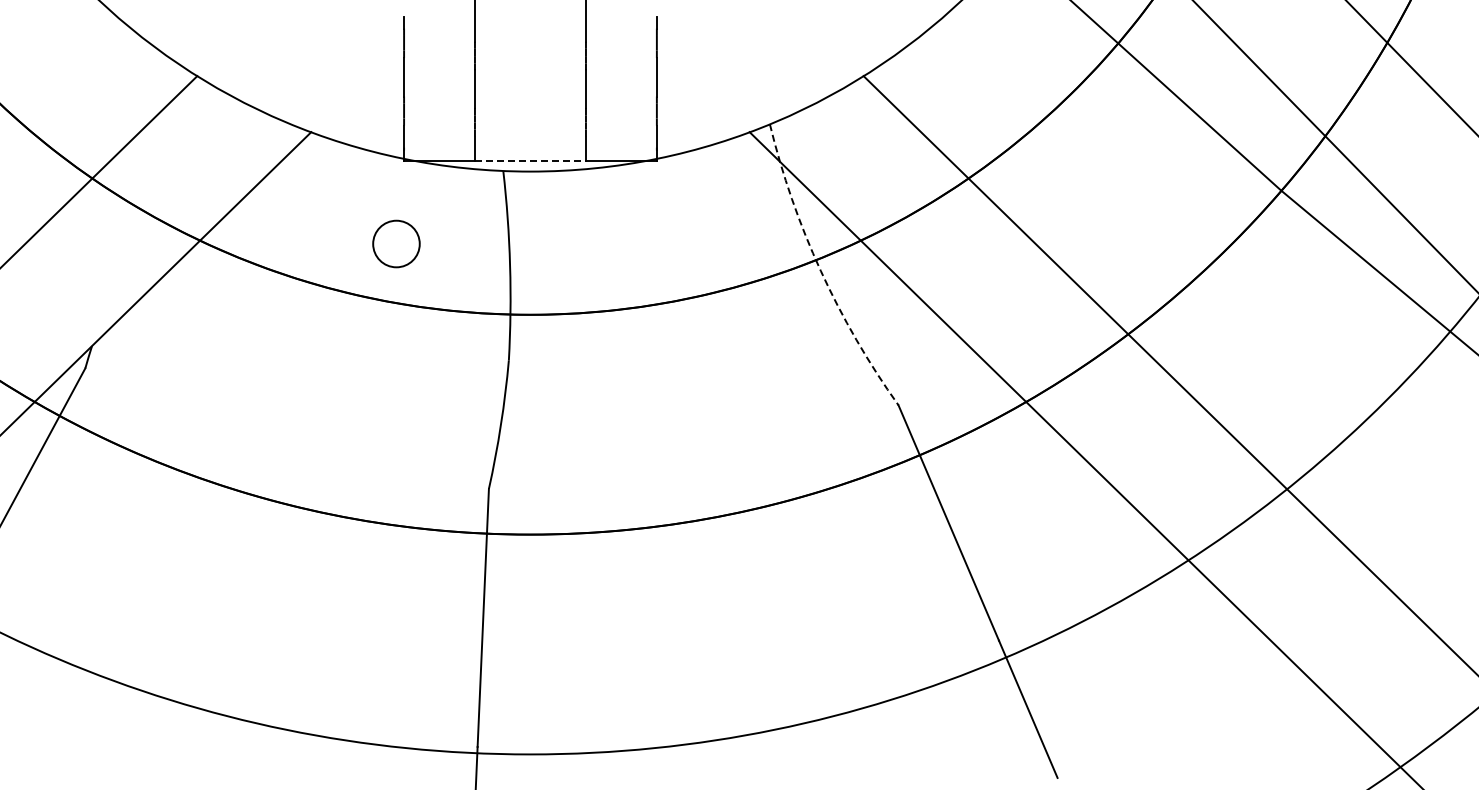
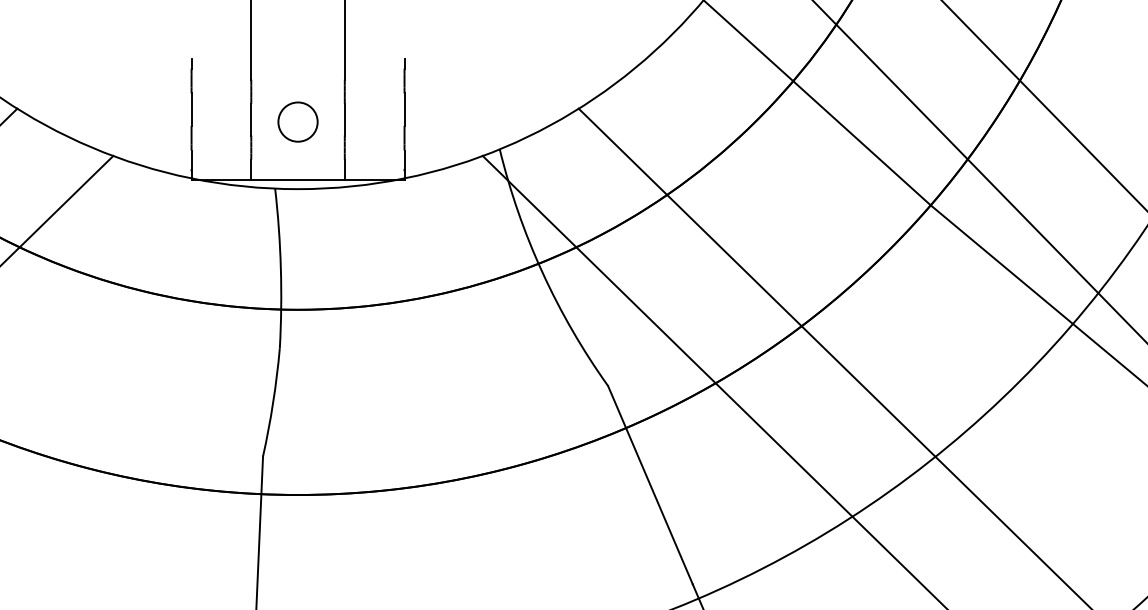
line: (530, 160) -> (298, 179), dashed -> solid
circle: (396, 243) -> (298, 121), moved
arc: (820, 270) -> (542, 272), dashed -> solid

